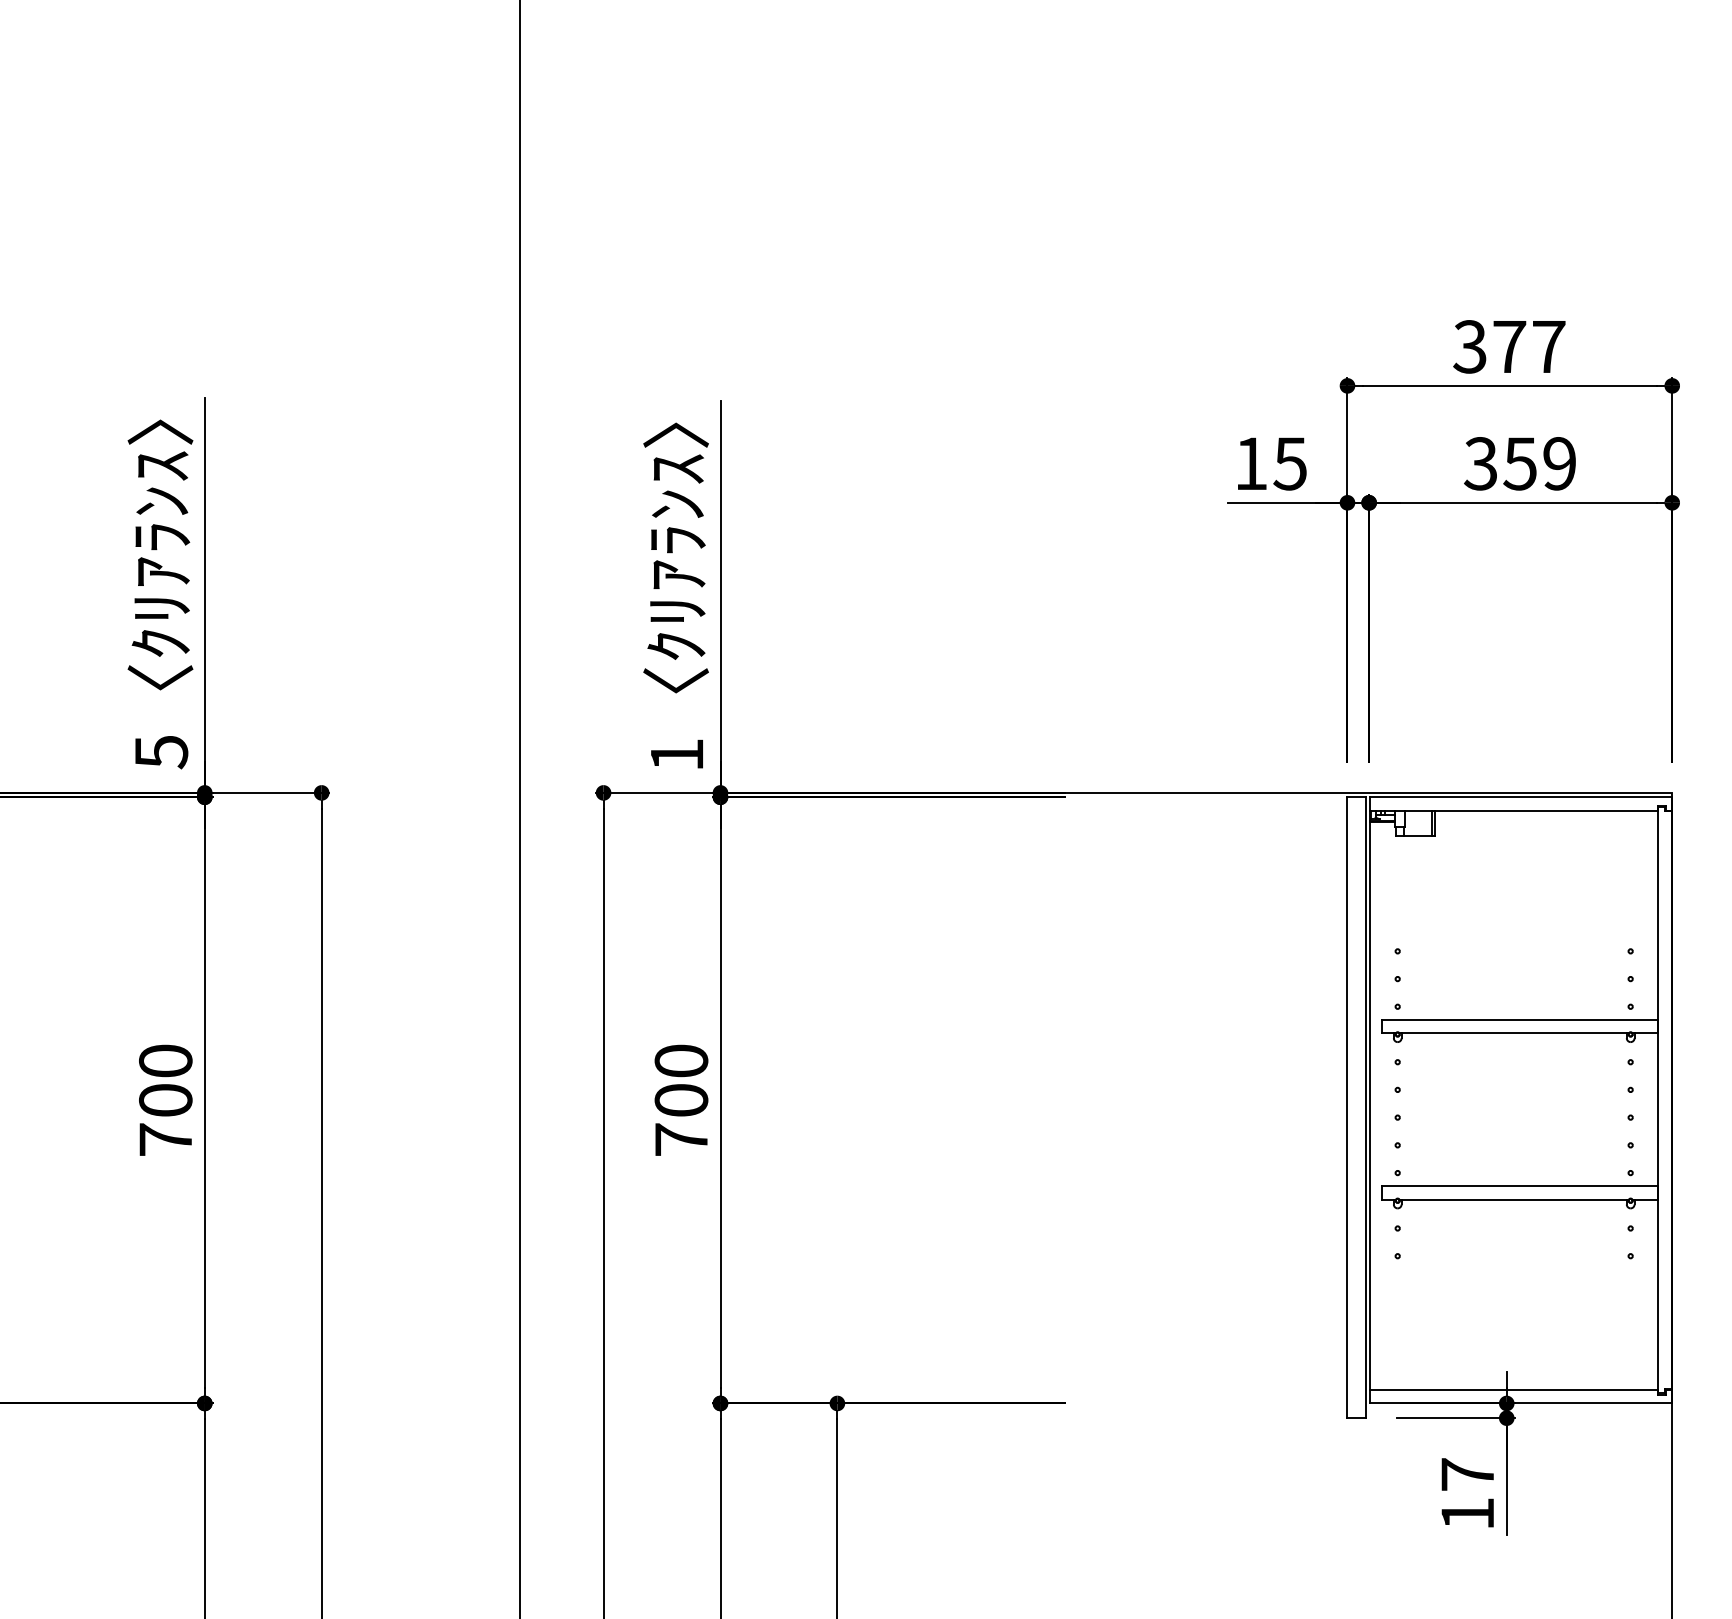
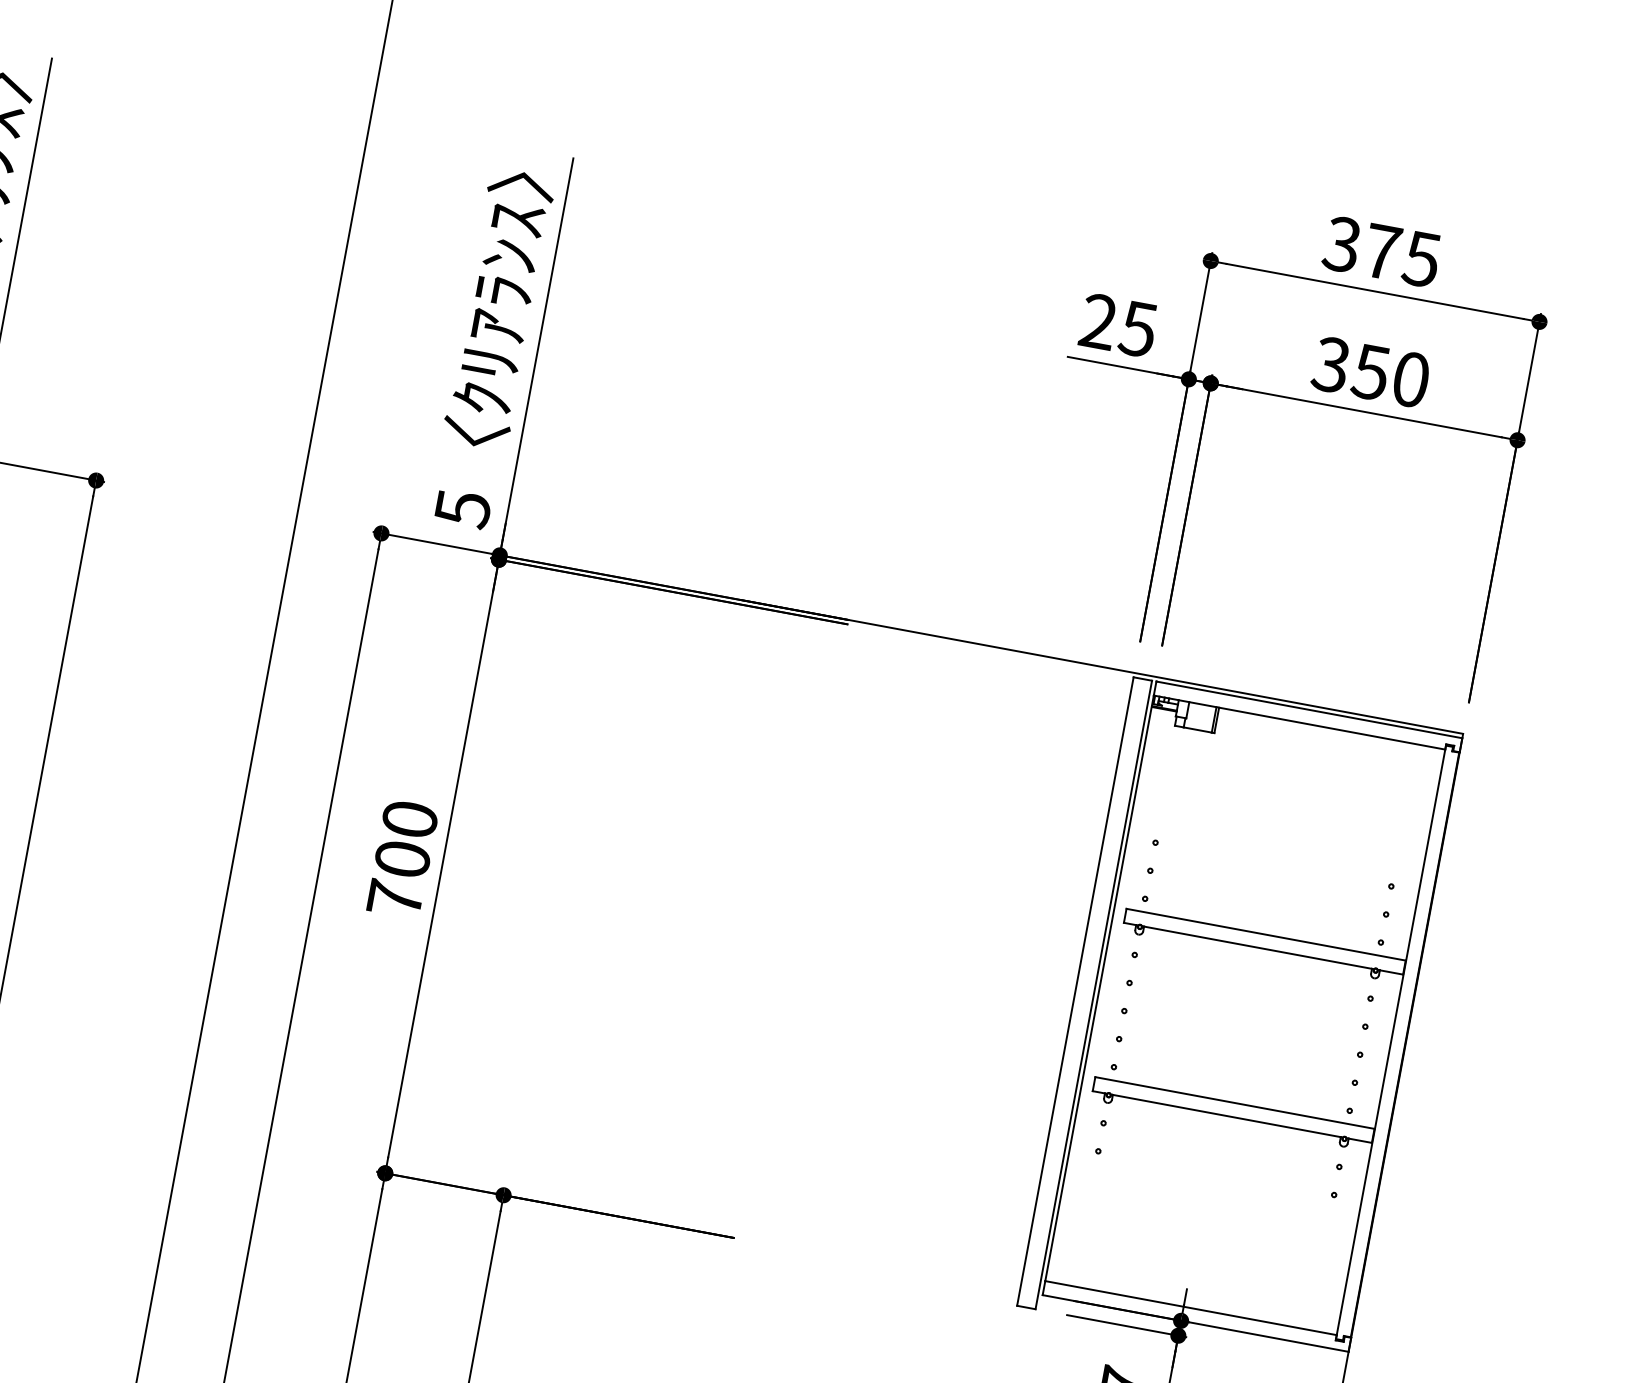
text: (1548, 347) -> (1421, 259), 377 -> 375
text: (1250, 463) -> (1098, 321), 15 -> 25
text: (1559, 463) -> (1410, 379), 359 -> 350
text: (677, 755) -> (463, 509), 1 -> 5

